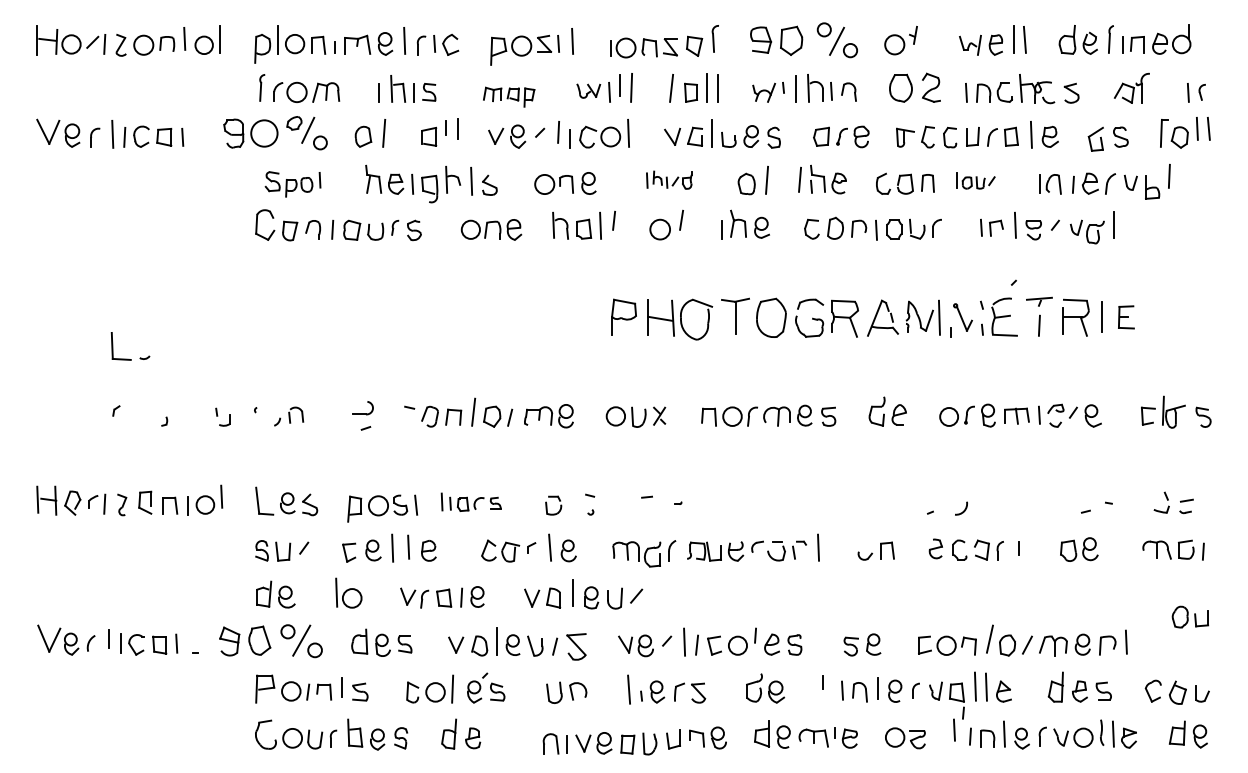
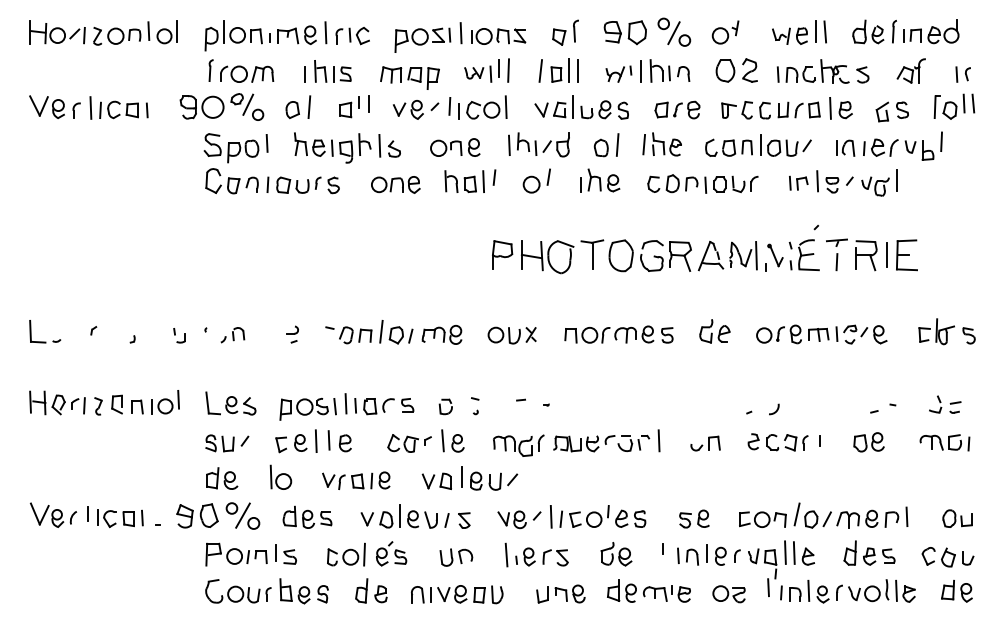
part: (643, 48) -> (498, 36), moved
part: (508, 96) -> (409, 77), size x1.43
part: (668, 179) -> (538, 144), size x1.67
part: (975, 180) -> (785, 145), size x1.67
part: (292, 184) -> (235, 148), size x1.43
part: (1125, 317) -> (906, 255), size x1.67
part: (130, 358) -> (45, 341), moved
part: (363, 415) -> (292, 334), size x0.71
part: (471, 502) -> (379, 404), size x1.43
part: (1190, 616) -> (957, 518), moved
part: (576, 646) -> (464, 520), size x0.71
part: (600, 743) -> (457, 594), moved

